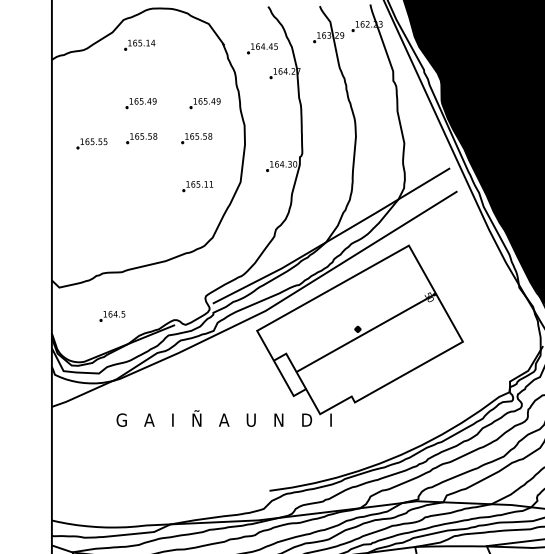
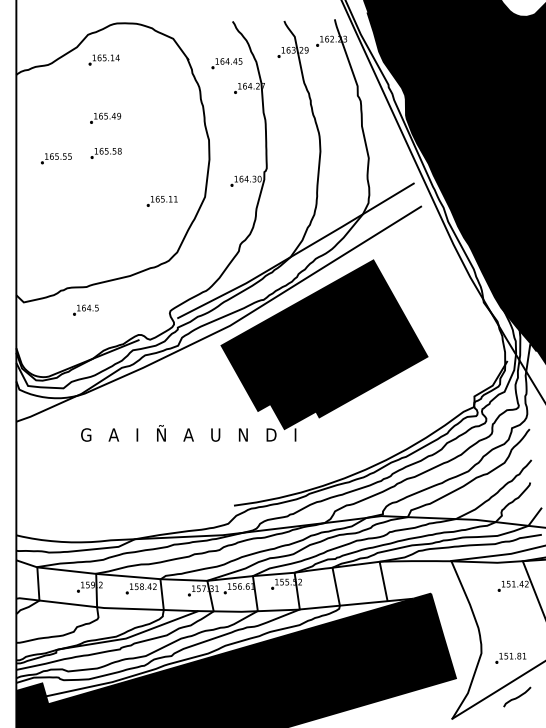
part: (205, 102) -> (169, 117), removed
part: (196, 138) -> (160, 153), removed
part: (112, 315) -> (85, 309), moved
fill: (360, 329) -> (324, 344), added

